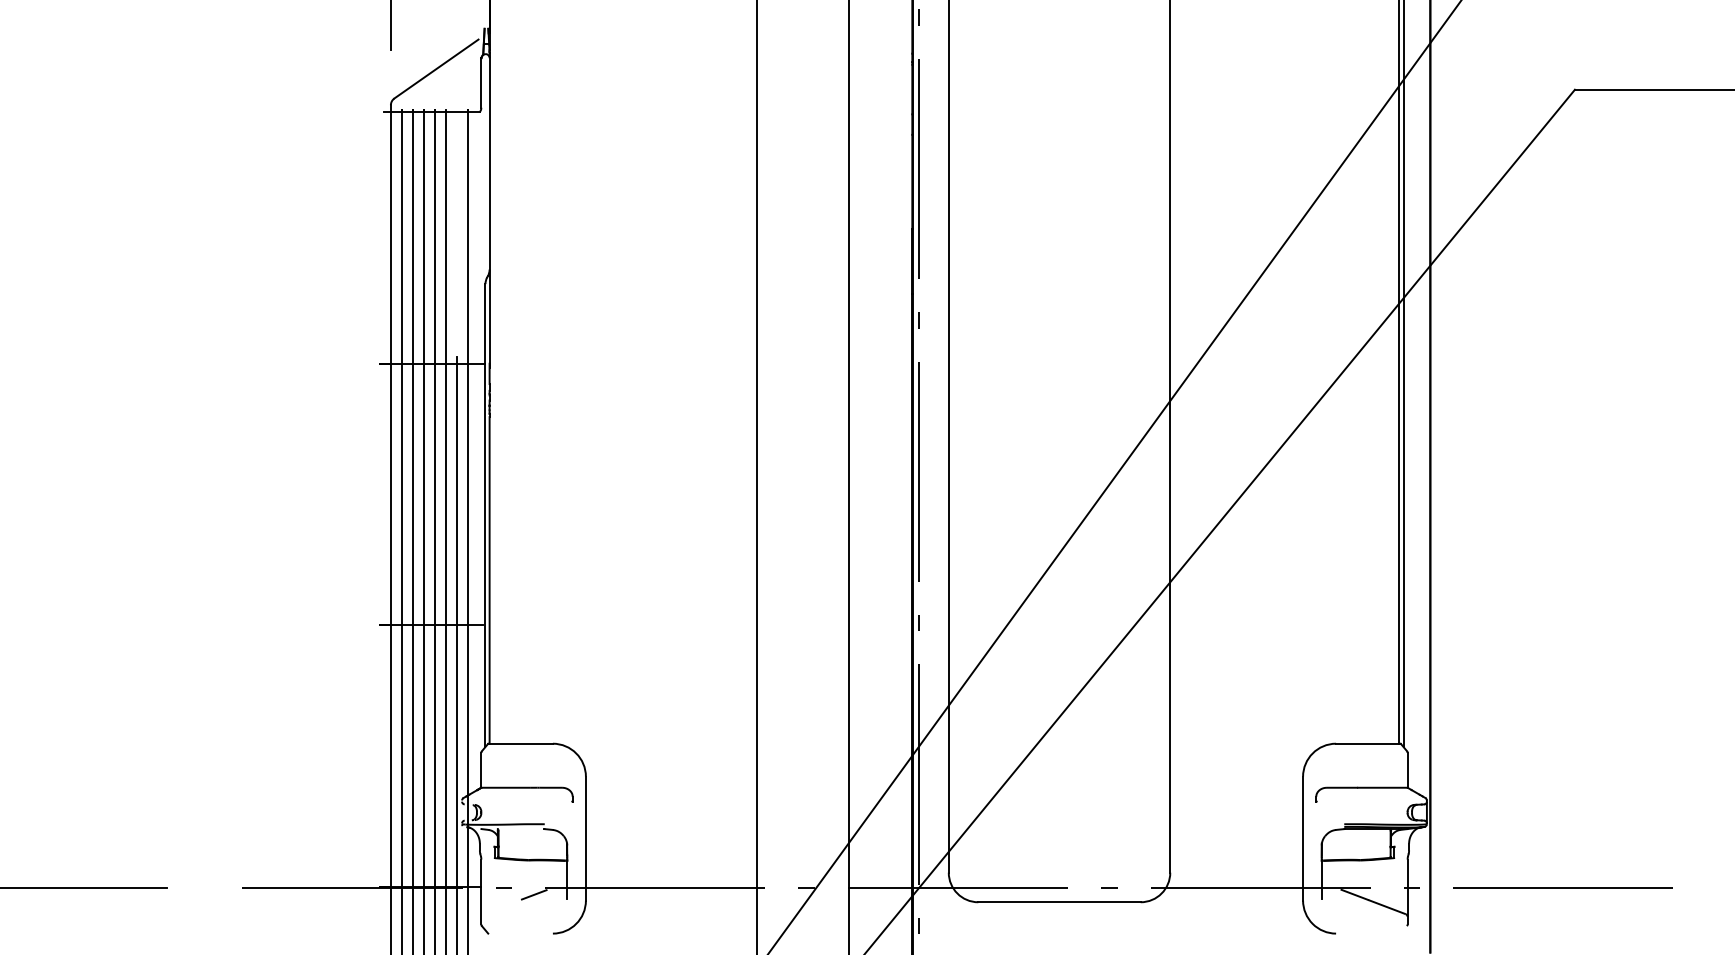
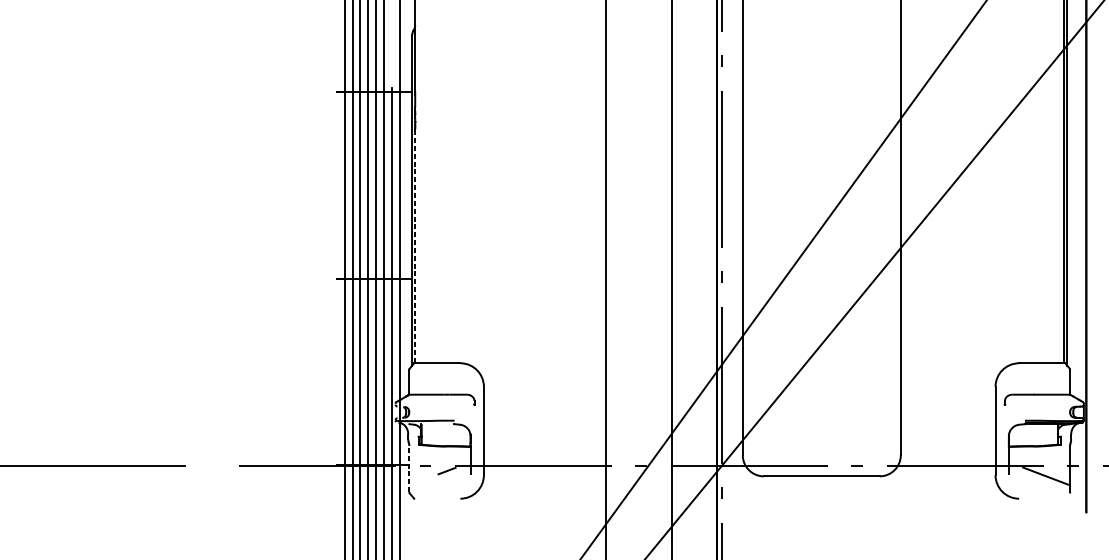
line: (489, 580) -> (415, 246), solid -> dashed
line: (481, 891) -> (409, 468), solid -> dashed

